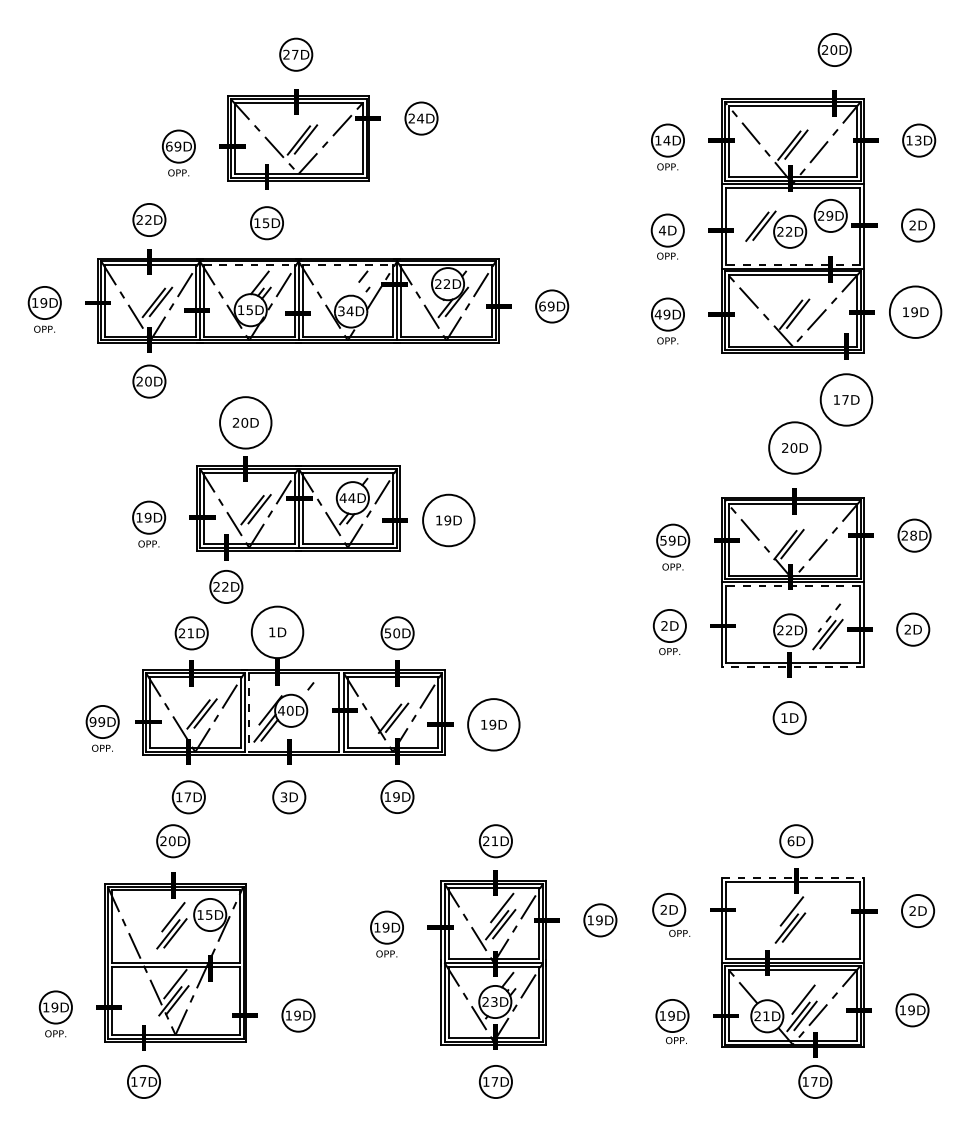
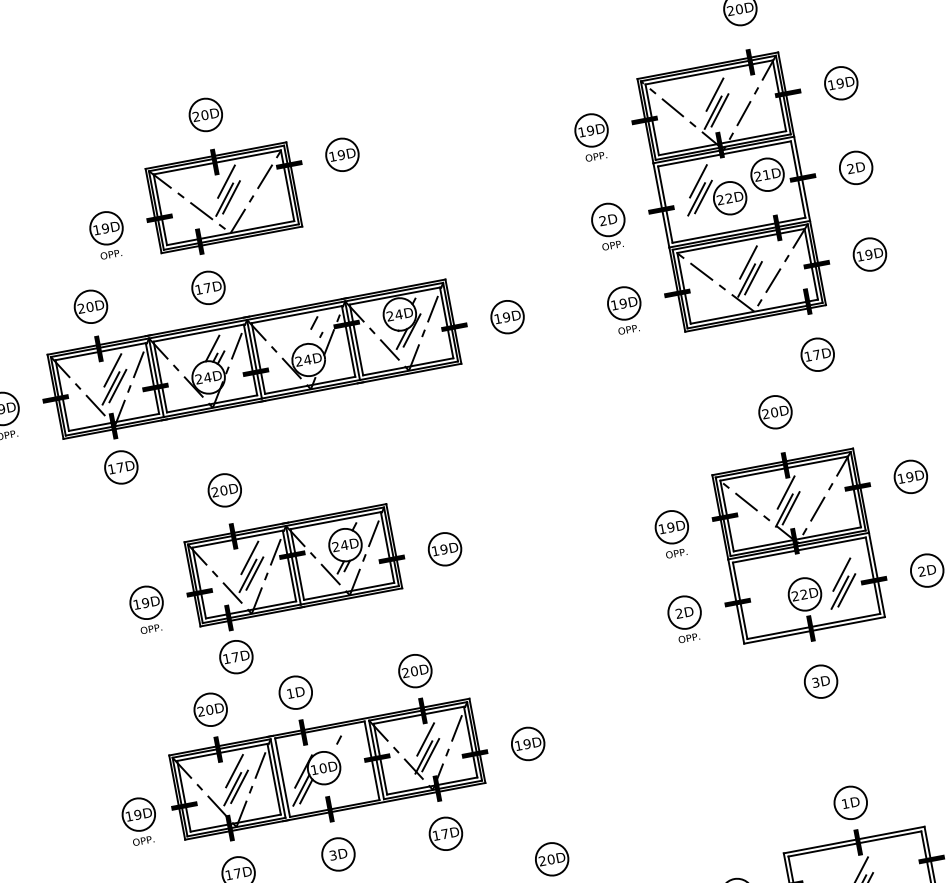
text: (294, 54) -> (204, 115), 27D -> 20D
text: (416, 118) -> (337, 155), 24D -> 19D
line: (303, 123) -> (226, 181), added
line: (794, 128) -> (715, 94), added
text: (666, 140) -> (590, 130), 14D -> 19D
text: (917, 140) -> (839, 83), 13D -> 19D
text: (169, 146) -> (97, 229), 69D -> 19D
line: (762, 209) -> (698, 181), added
text: (829, 215) -> (766, 174), 29D -> 21D
text: (148, 219) -> (89, 306), 22D -> 20D
text: (265, 223) -> (207, 288), 15D -> 17D
text: (662, 230) -> (603, 220), 4D -> 2D
line: (792, 264) -> (738, 230), dashed -> solid
line: (249, 265) -> (199, 333), dashed -> solid
line: (348, 265) -> (297, 314), dashed -> solid
text: (446, 283) -> (398, 314), 22D -> 24D
line: (158, 285) -> (112, 370), added
line: (795, 297) -> (747, 262), added
text: (542, 306) -> (497, 318), 69D -> 19D
text: (245, 310) -> (203, 378), 15D -> 24D
text: (341, 311) -> (299, 361), 34D -> 24D
circle: (915, 312) -> (869, 254), size x0.62
text: (657, 314) -> (613, 305), 49D -> 19D
text: (143, 381) -> (115, 468), 20D -> 17D
circle: (846, 399) -> (817, 354), size x0.62
circle: (245, 422) -> (224, 490), size x0.62
circle: (794, 447) -> (774, 411), size x0.62
line: (257, 492) -> (249, 557), added
text: (342, 497) -> (335, 546), 44D -> 24D
circle: (448, 520) -> (444, 549), size x0.62
line: (790, 527) -> (786, 492), added
text: (908, 535) -> (904, 477), 28D -> 19D
text: (663, 540) -> (662, 528), 59D -> 19D
text: (220, 586) -> (230, 657), 22D -> 17D
line: (792, 586) -> (799, 550), dashed -> solid
line: (829, 617) -> (841, 574), dashed -> solid
circle: (277, 632) -> (295, 692), size x0.62
text: (190, 633) -> (209, 710), 21D -> 20D
text: (387, 633) -> (405, 673), 50D -> 20D
line: (792, 667) -> (814, 630), dashed -> solid
line: (203, 697) -> (234, 771), added
line: (394, 701) -> (425, 739), added
text: (281, 710) -> (314, 769), 40D -> 10D
line: (249, 712) -> (282, 777), dashed -> solid
text: (784, 718) -> (815, 683), 1D -> 3D
text: (92, 721) -> (128, 816), 99D -> 19D
circle: (493, 724) -> (527, 743), size x0.62
text: (396, 796) -> (444, 833), 19D -> 17D
text: (494, 841) -> (550, 859), 21D -> 20D
text: (790, 841) -> (845, 804), 6D -> 1D
line: (792, 877) -> (853, 839), dashed -> solid

